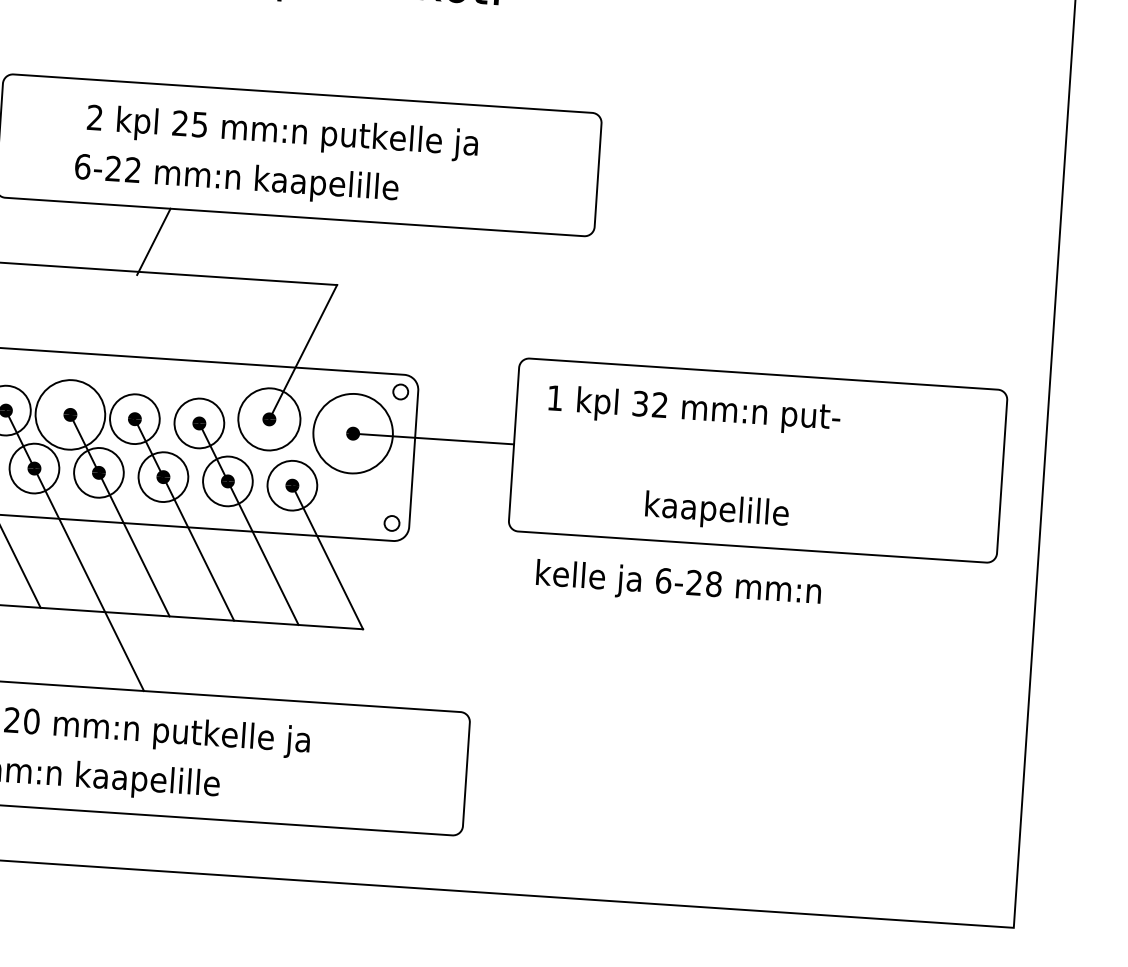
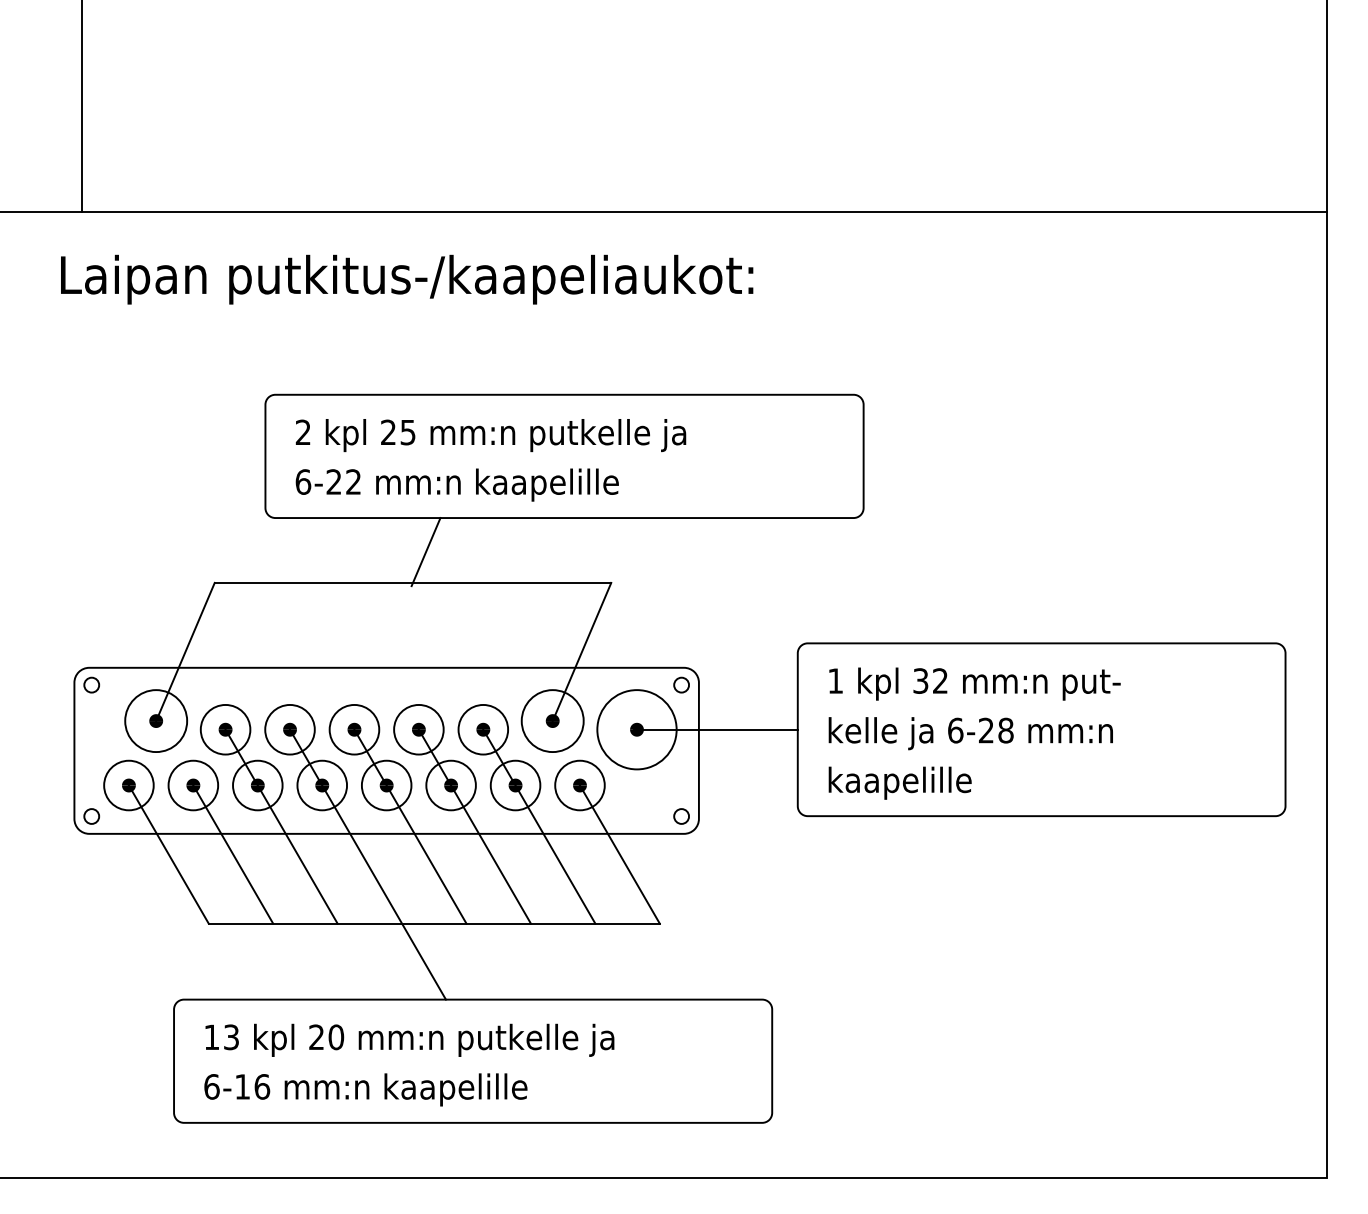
text: (282, 133) -> (490, 435), moved
text: (235, 179) -> (456, 484), moved
circle: (70, 414) -> (354, 729), size x0.71
text: (716, 510) -> (899, 782), moved
text: (678, 584) -> (970, 733), moved

